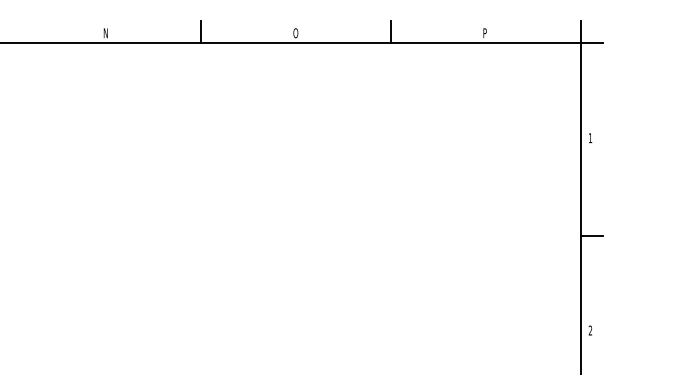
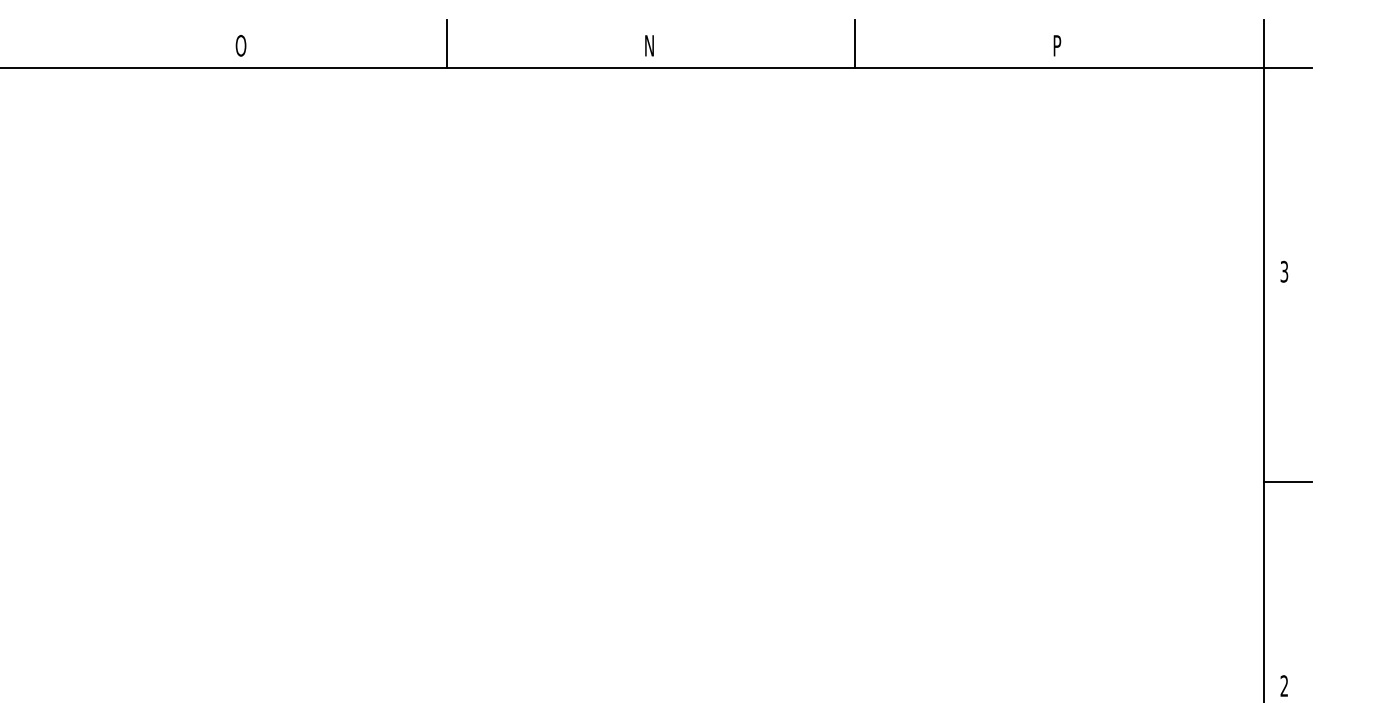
text: (105, 33) -> (239, 46), N -> O
text: (295, 33) -> (649, 46), O -> N
text: (590, 138) -> (1284, 272), 1 -> 3

